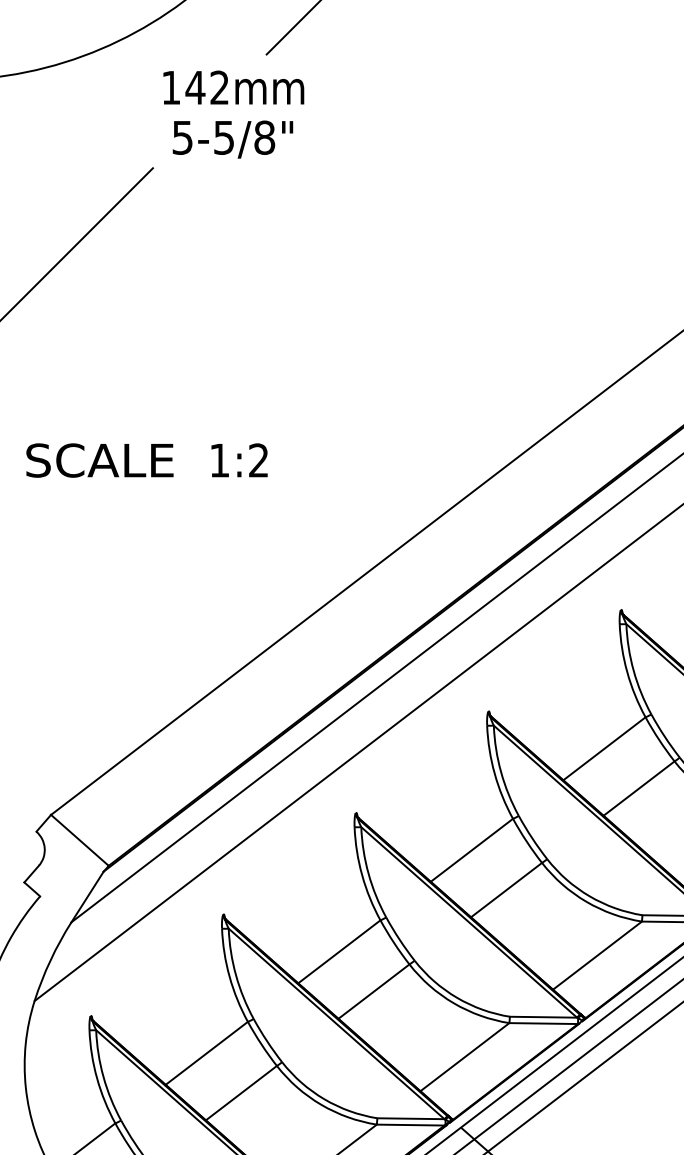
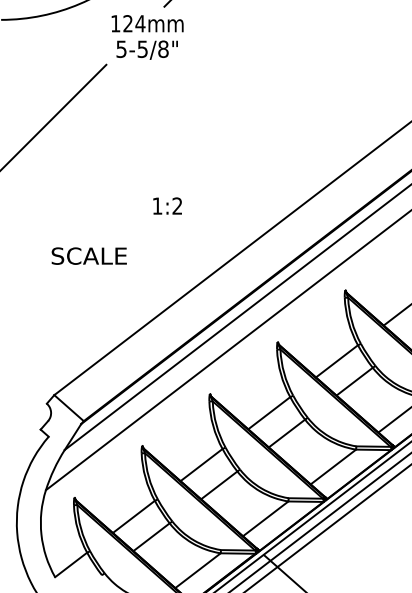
text: (208, 87) -> (134, 23), 142 -> 124
text: (98, 459) -> (88, 255), moved
text: (239, 459) -> (167, 205), moved

